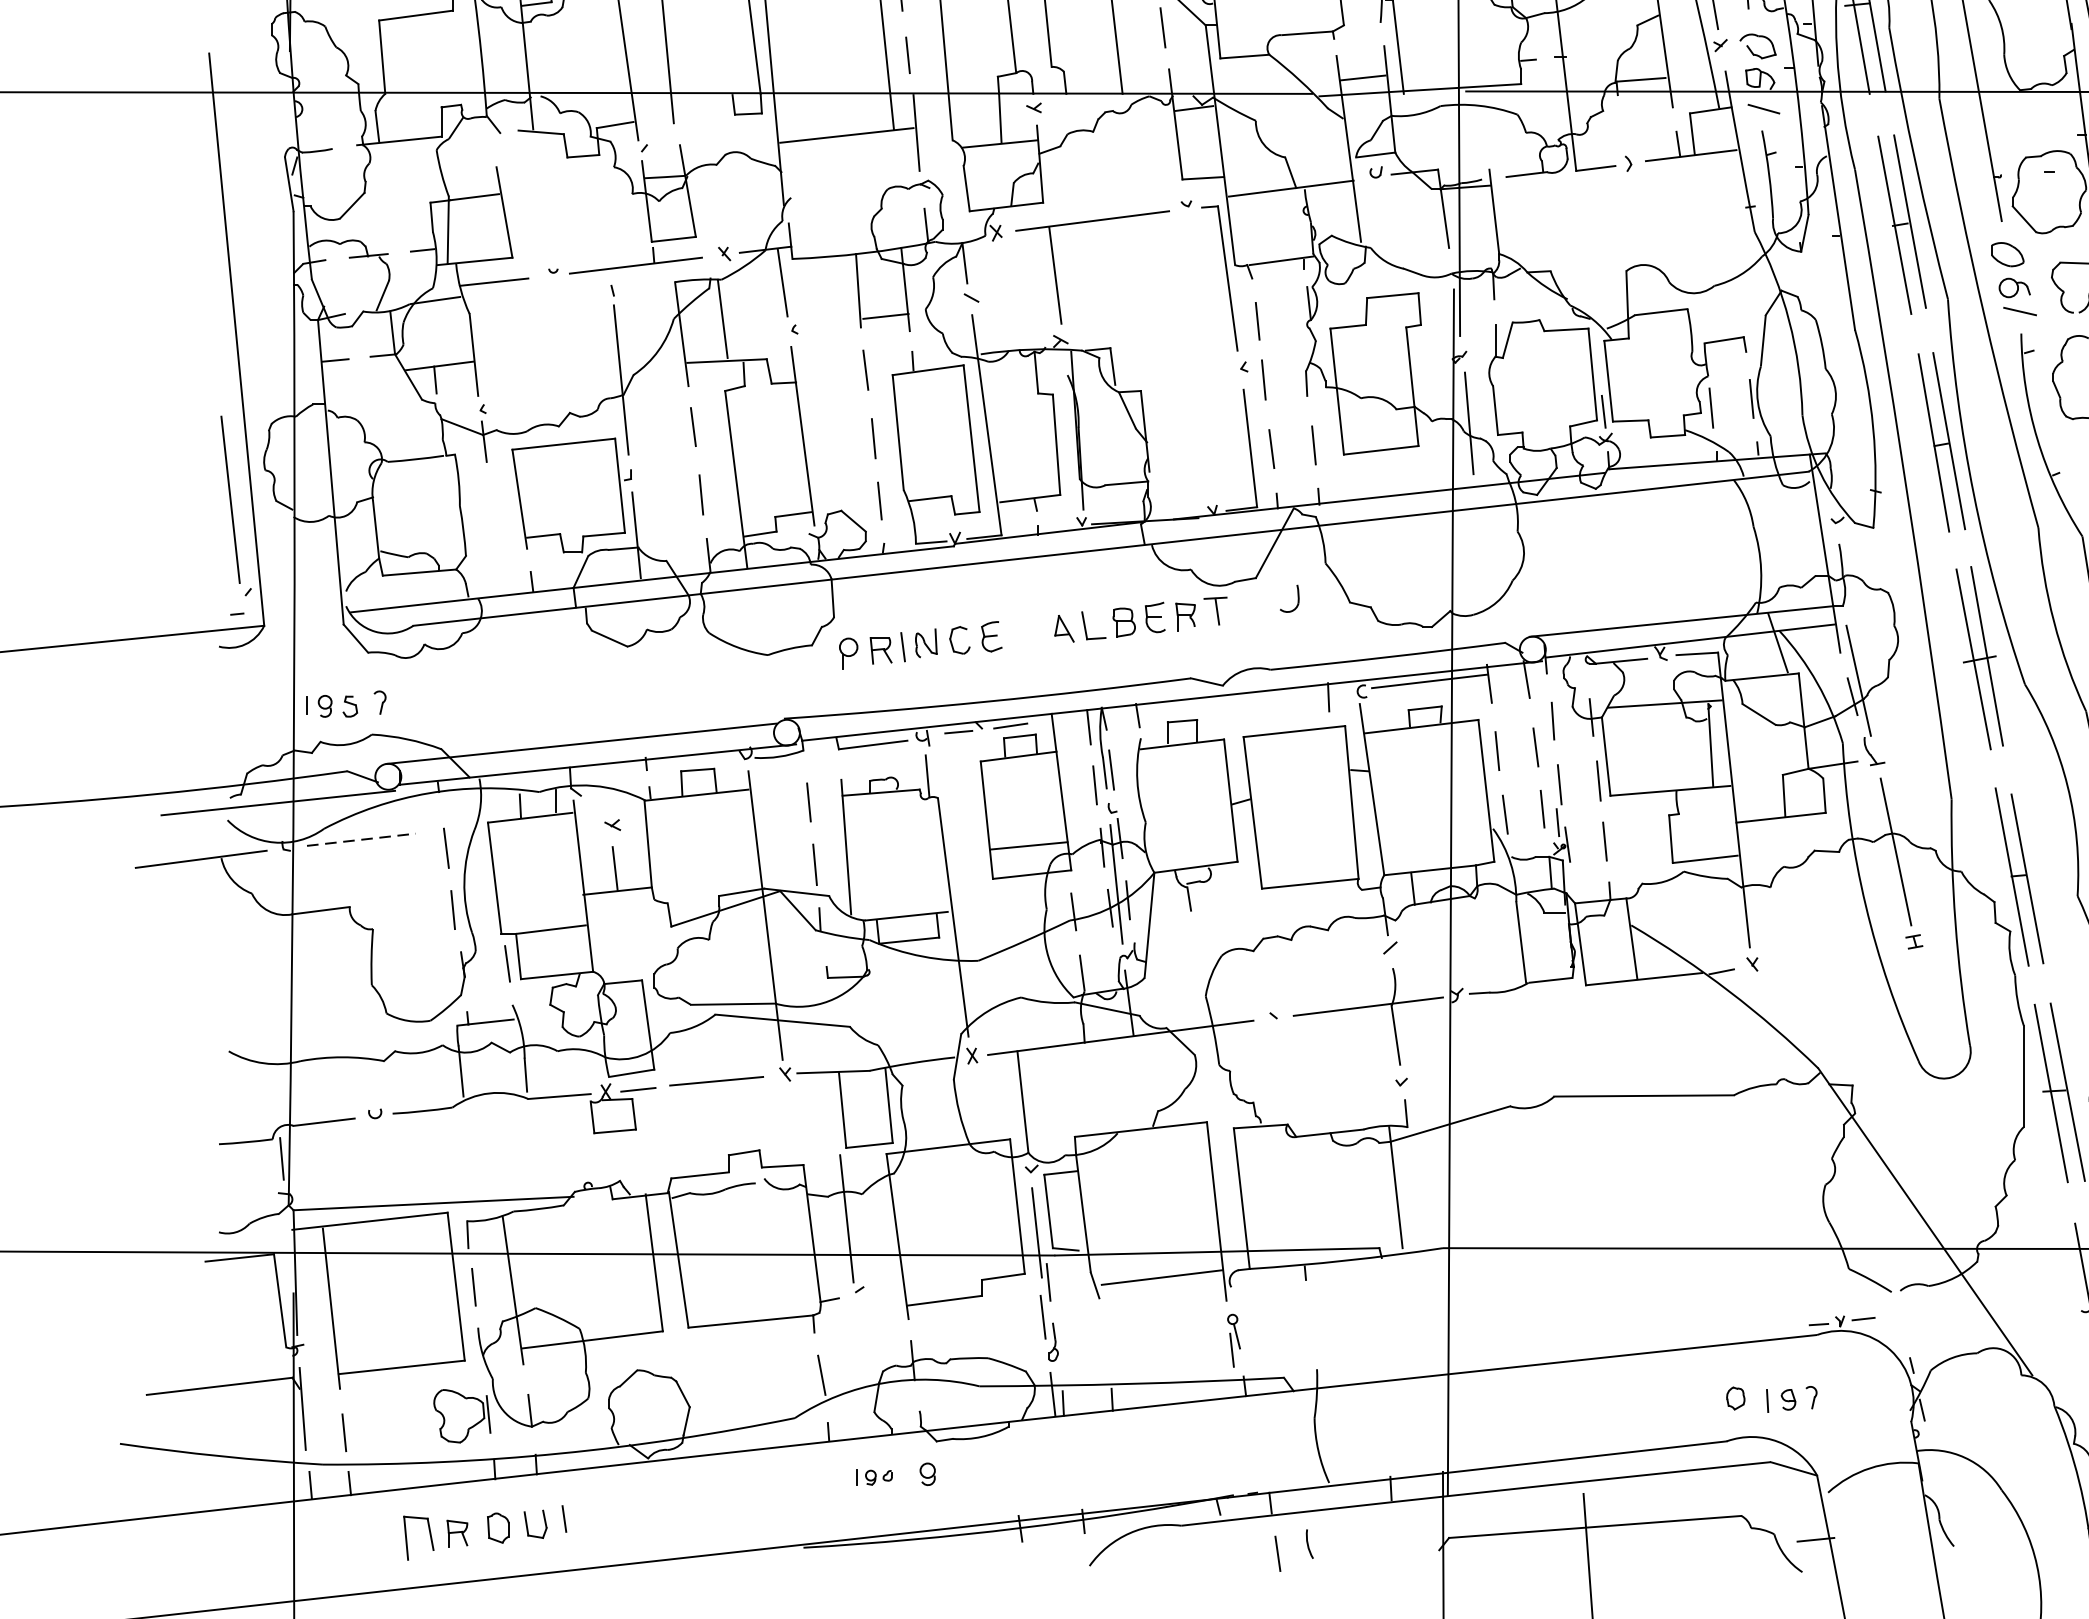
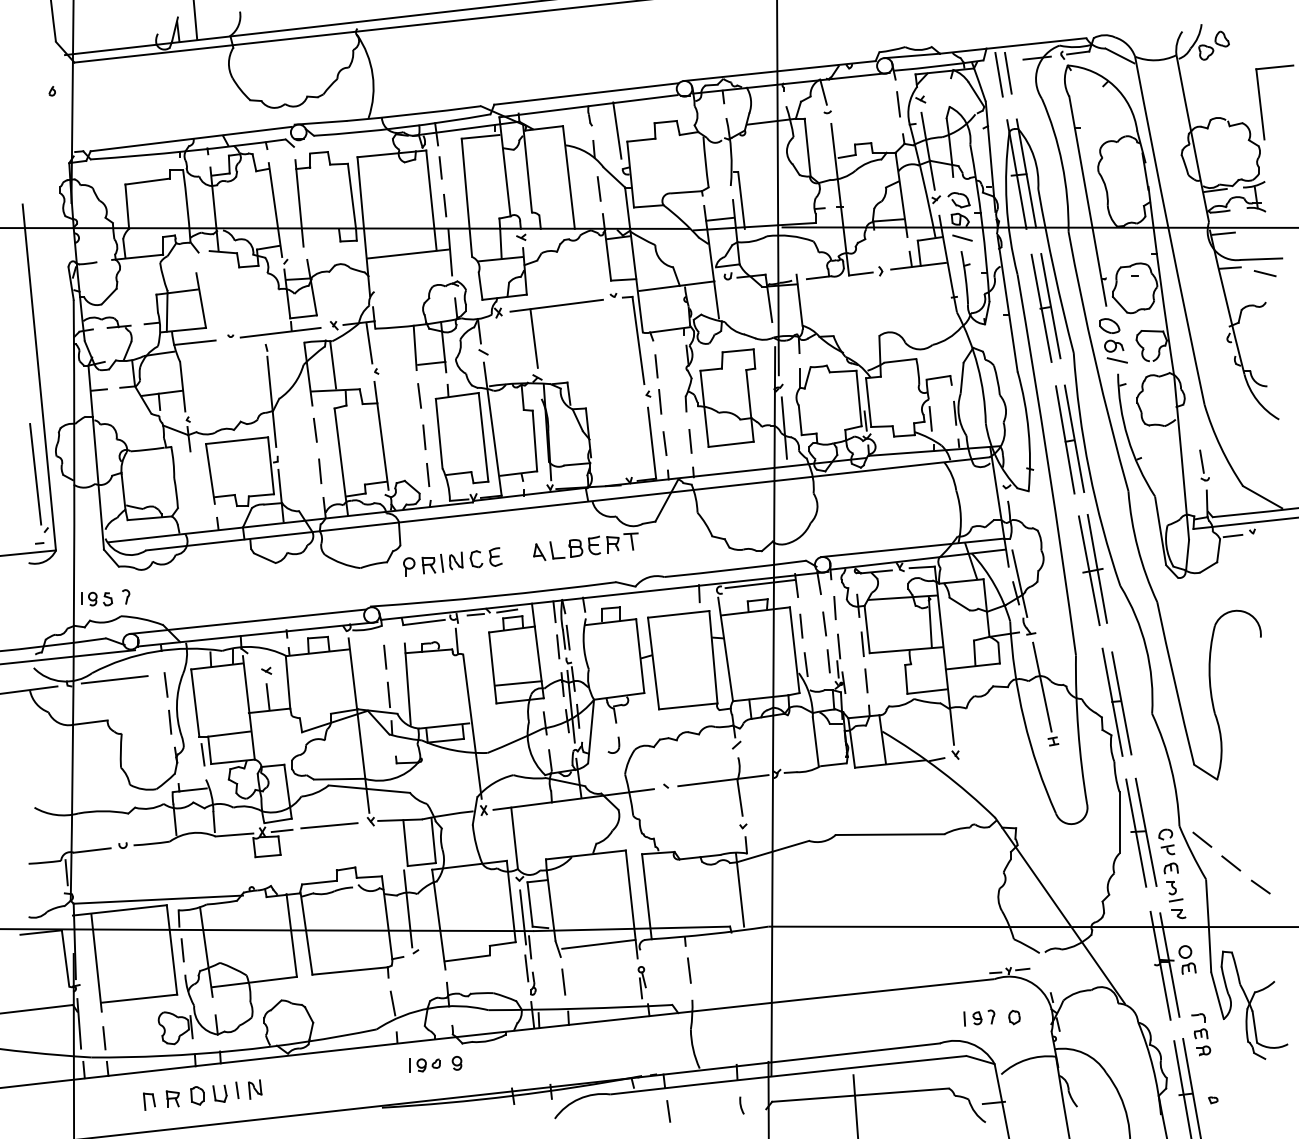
part: (1289, 597) -> (613, 744), moved
line: (362, 839) -> (115, 679), dashed -> solid
line: (1310, 1320) -> (688, 970), added
line: (1103, 1338) -> (563, 981), added
part: (1735, 1398) -> (1014, 1017), moved
part: (873, 1477) -> (424, 1065), size x1.43
part: (594, 1517) -> (255, 1089), added
part: (418, 1537) -> (149, 1101), size x0.62
line: (1308, 1544) -> (741, 1105), moved

